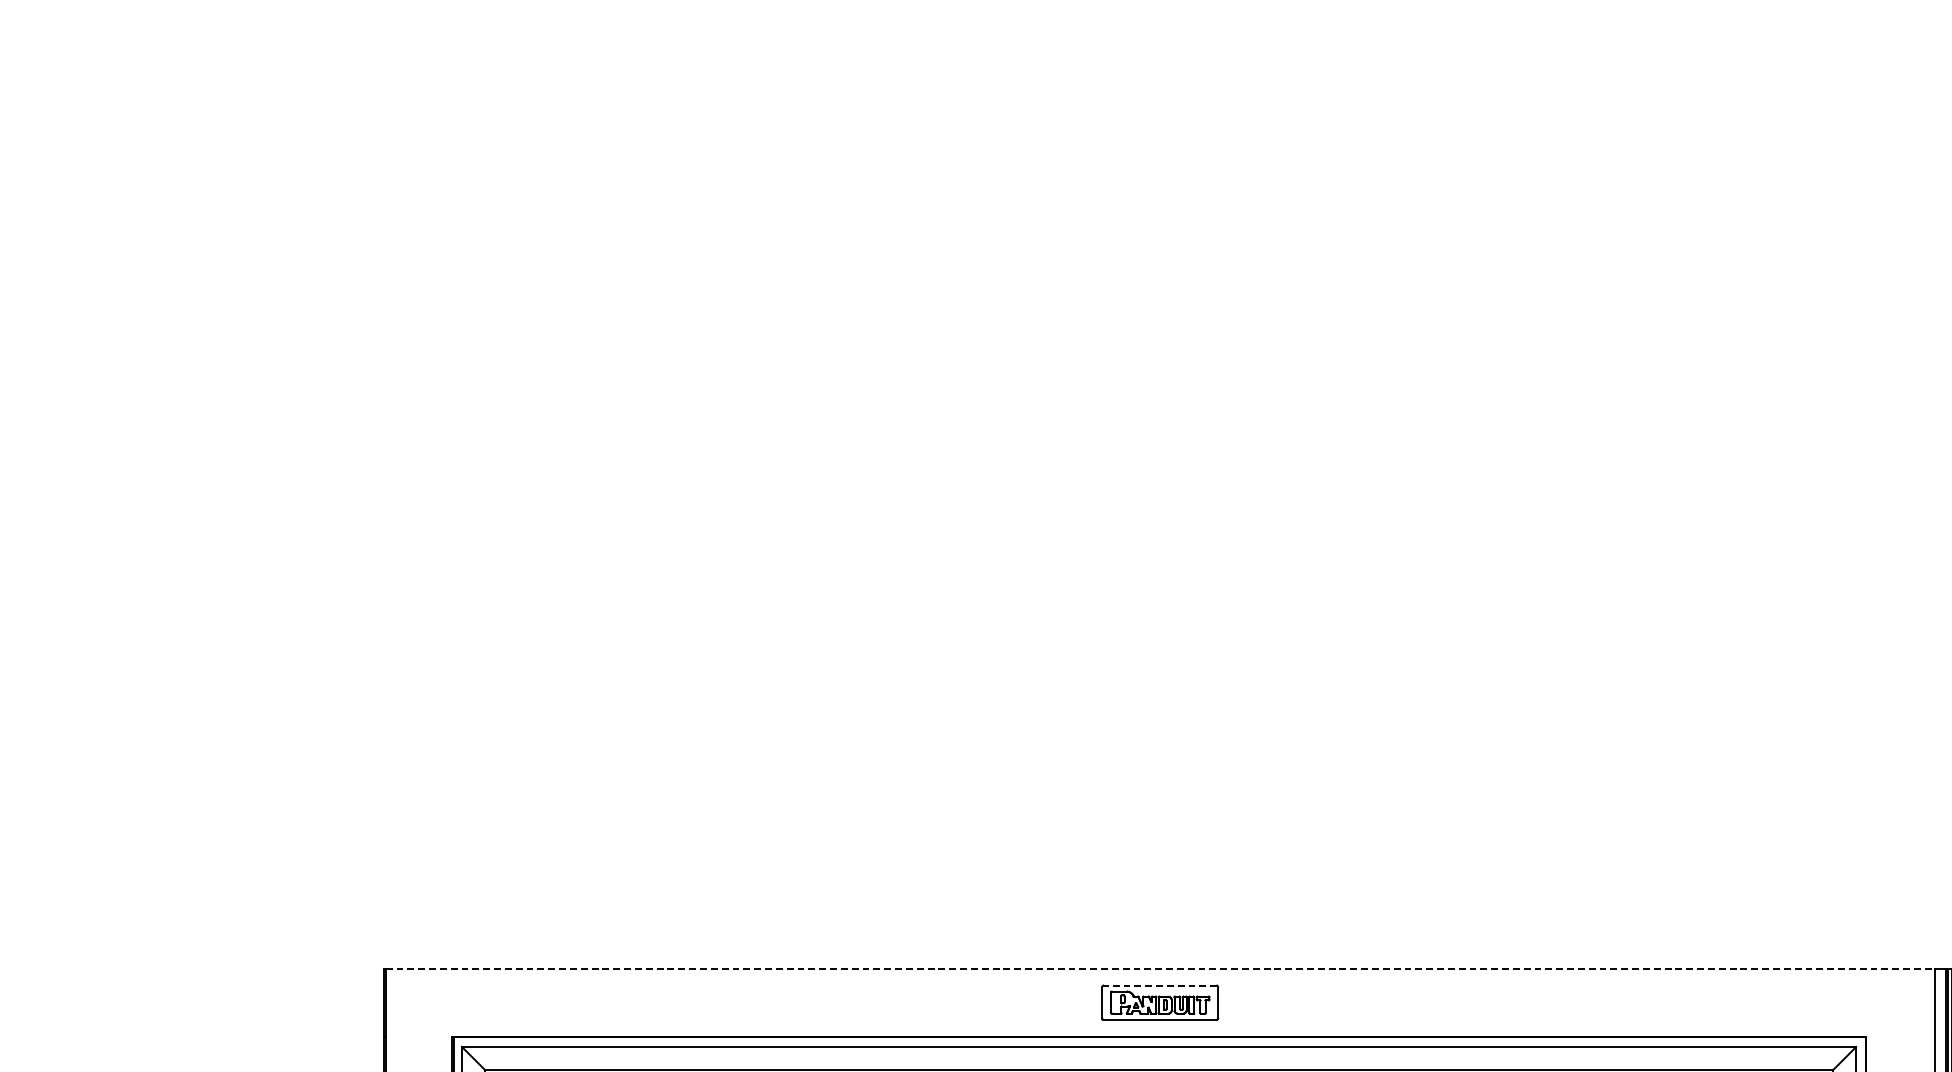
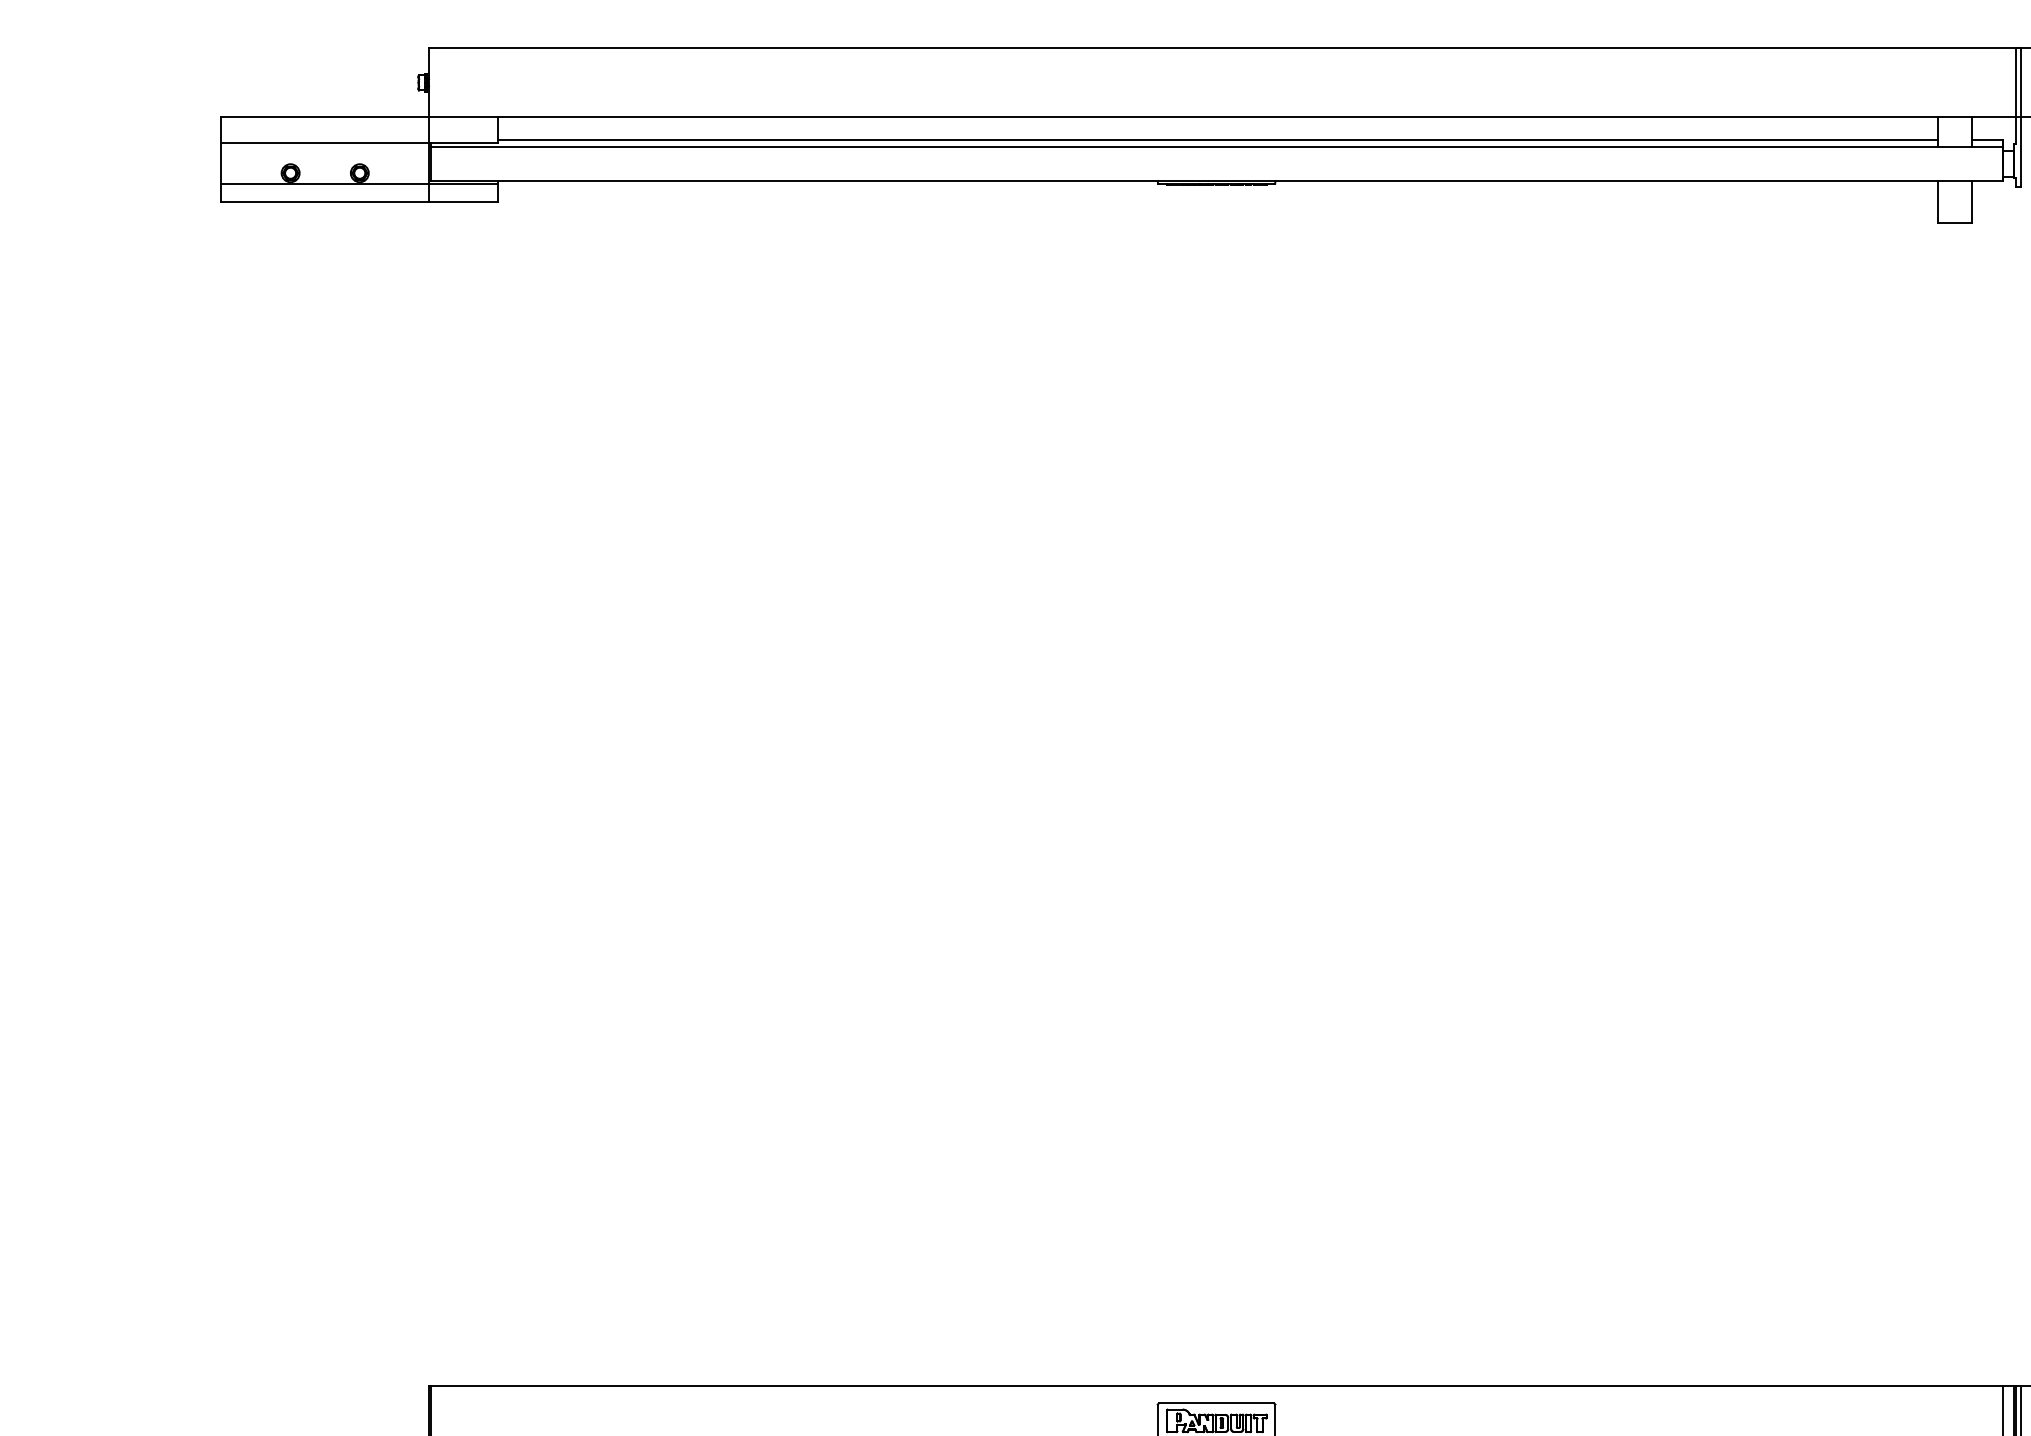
line: (1161, 968) -> (1217, 1386), dashed -> solid
line: (1160, 985) -> (1216, 1403), dashed -> solid

